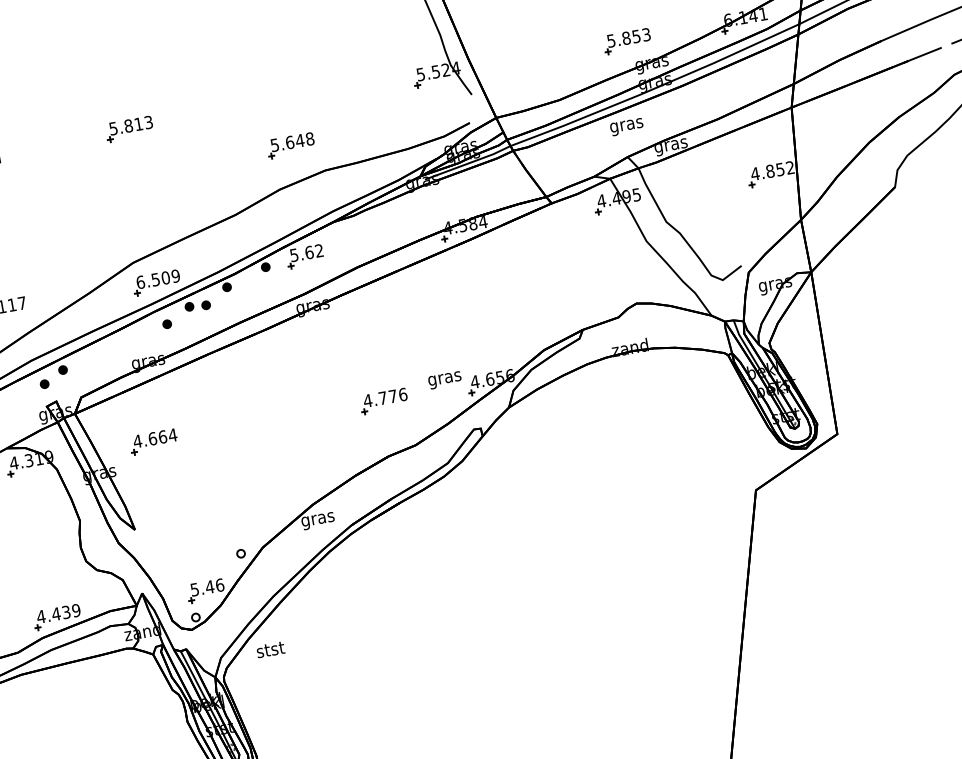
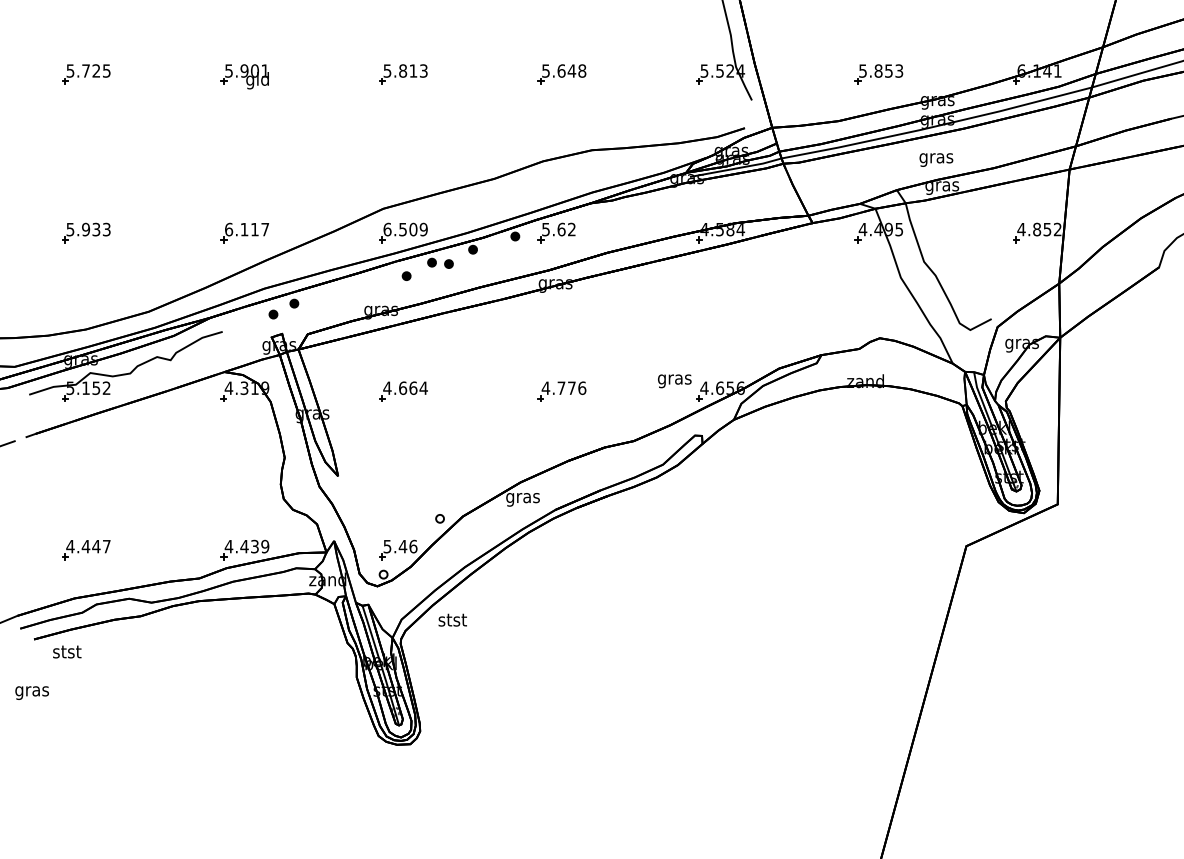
part: (626, 41) -> (878, 74), moved
text: (626, 126) -> (936, 159), moved
part: (290, 145) -> (561, 74), moved
part: (383, 401) -> (561, 391), moved
part: (153, 441) -> (403, 391), moved

